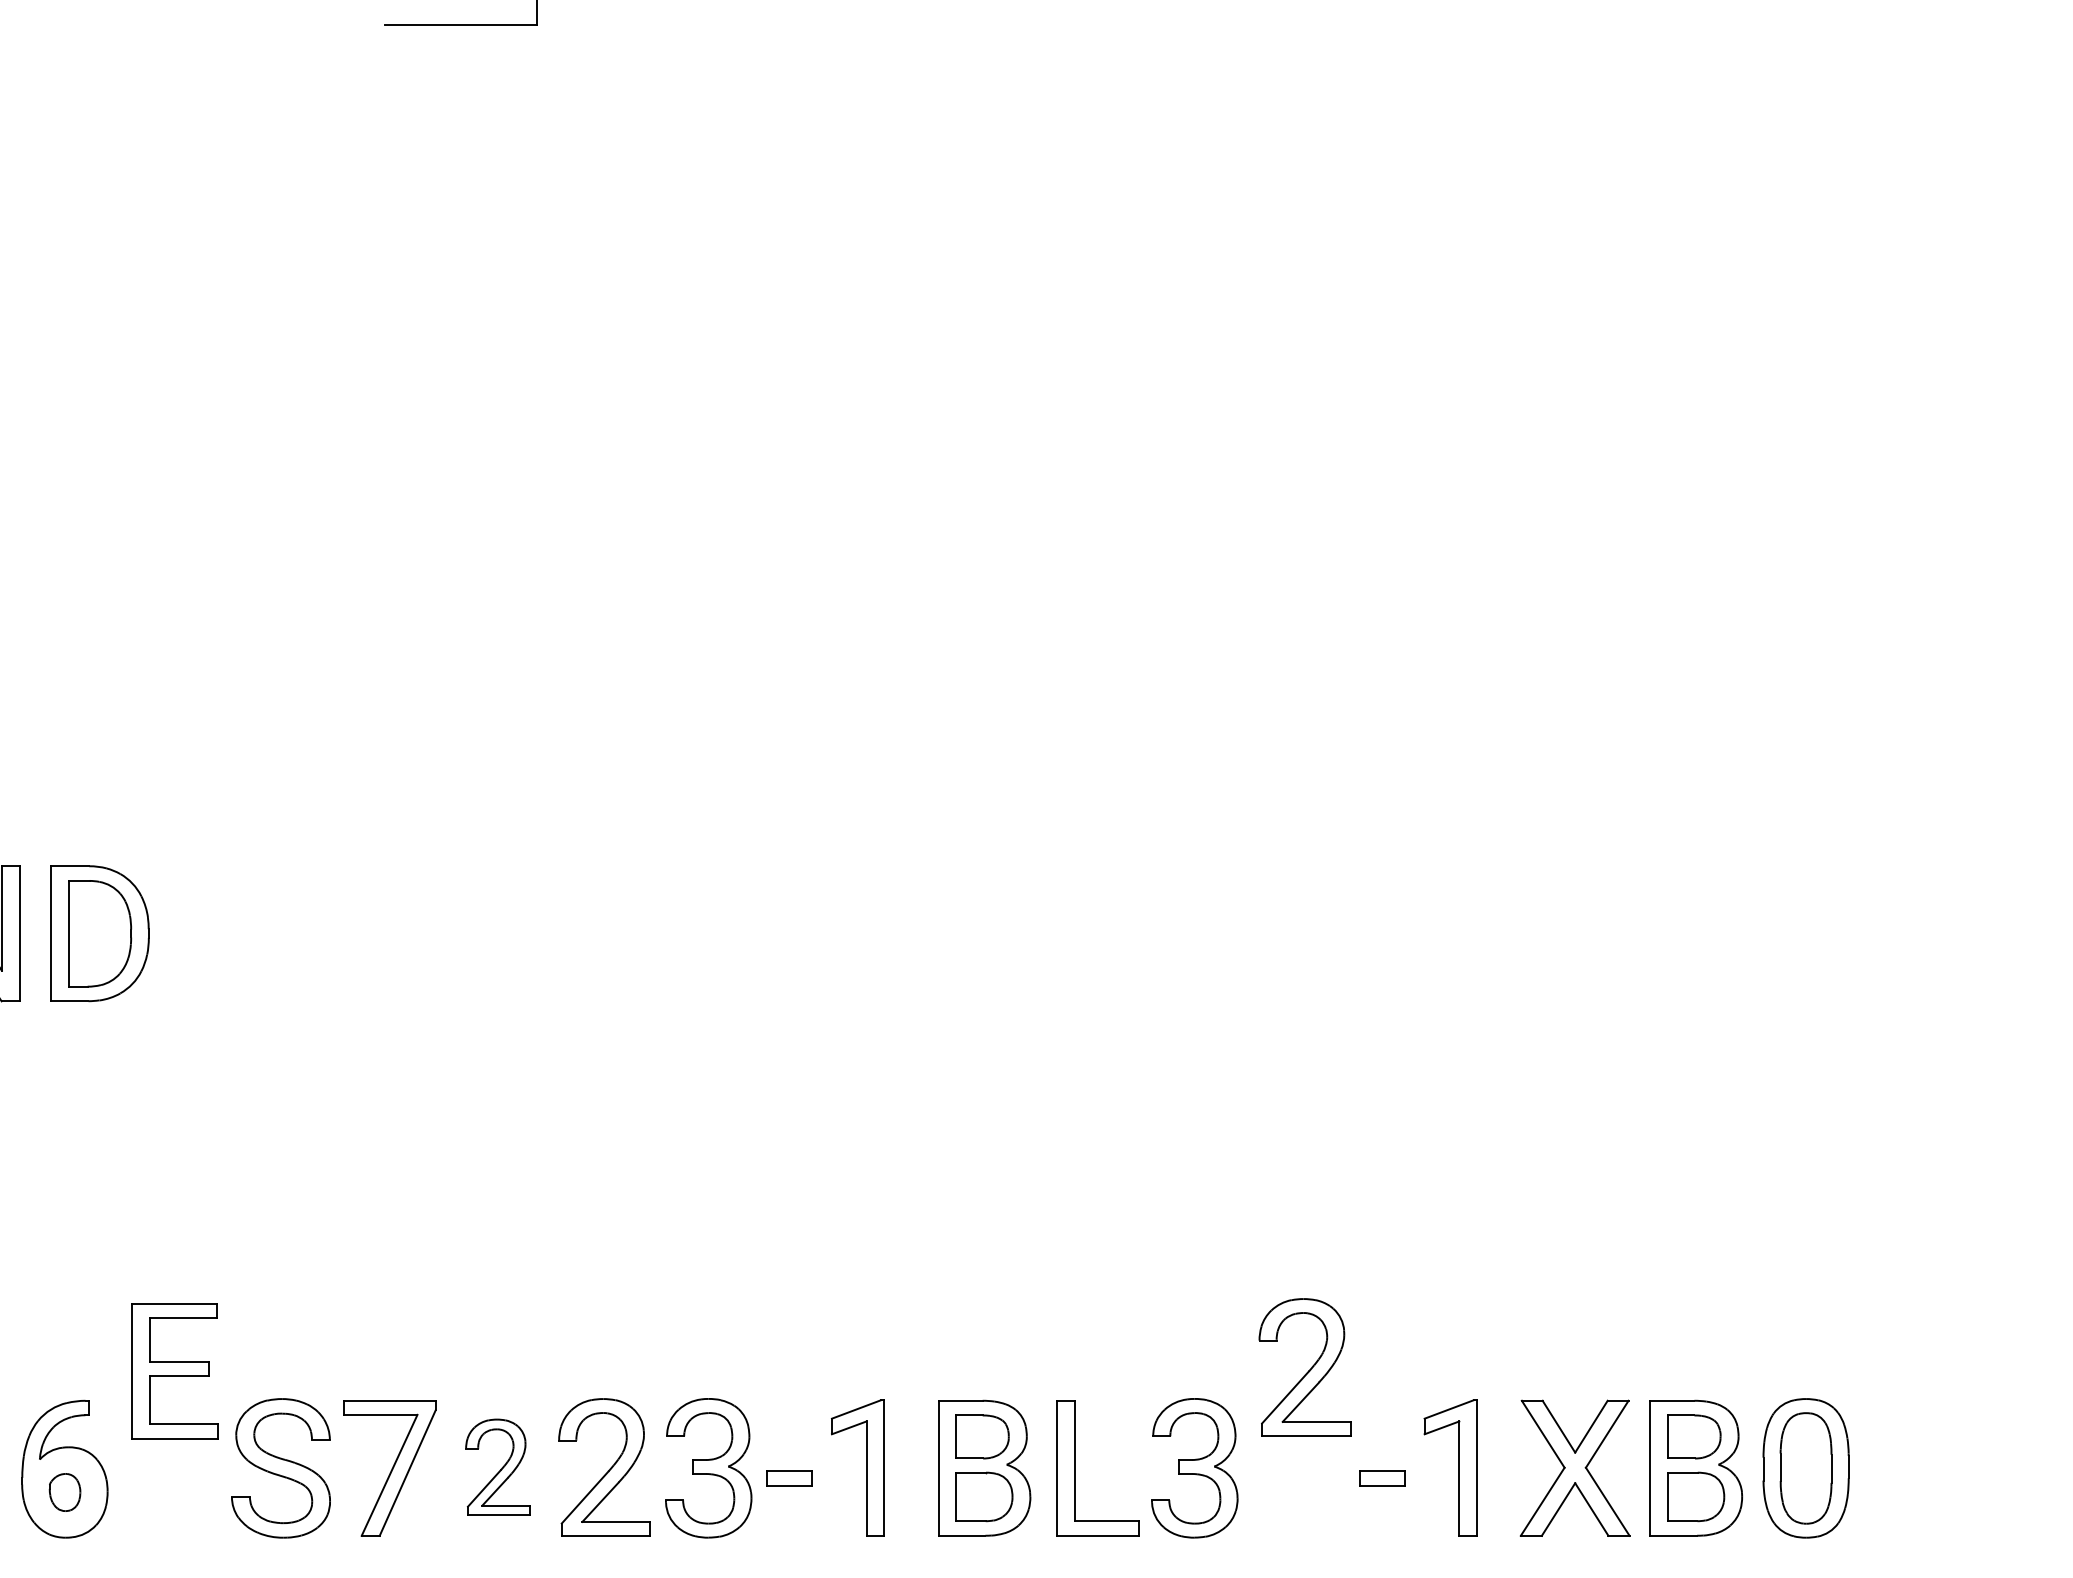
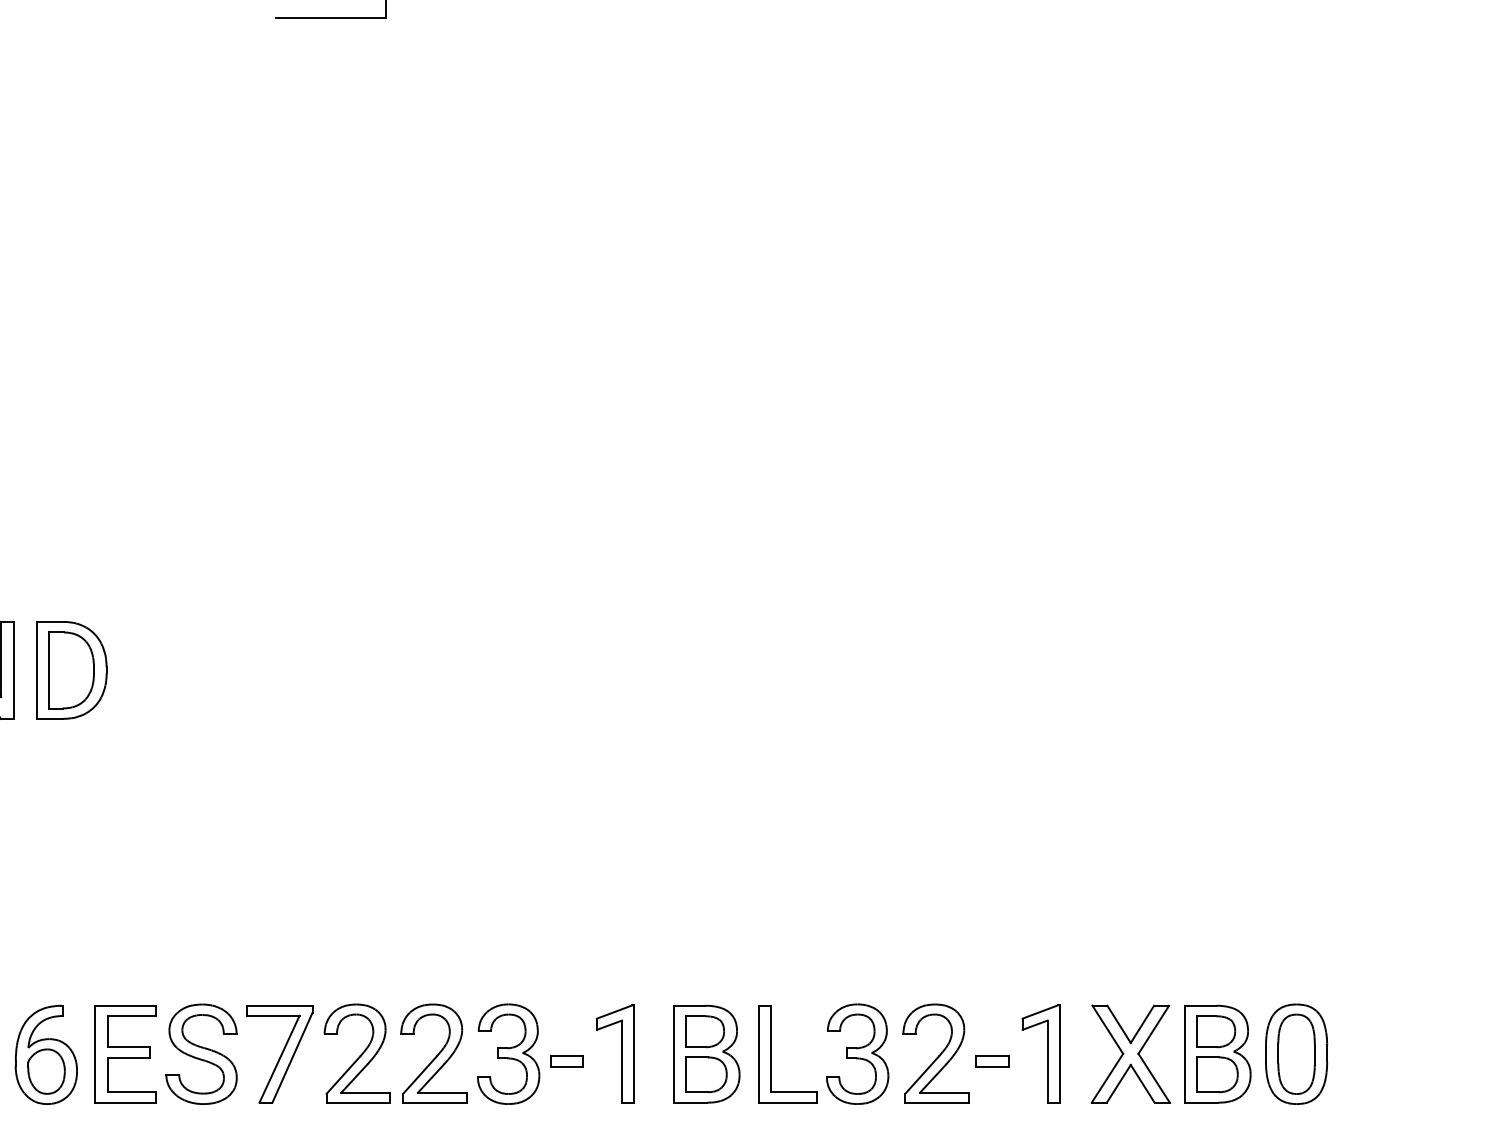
part: (1304, 1367) -> (935, 1053), moved
part: (174, 1371) -> (125, 1054), moved
part: (497, 1467) -> (356, 1053), size x1.43
part: (64, 1492) -> (46, 1071), size x1.67

